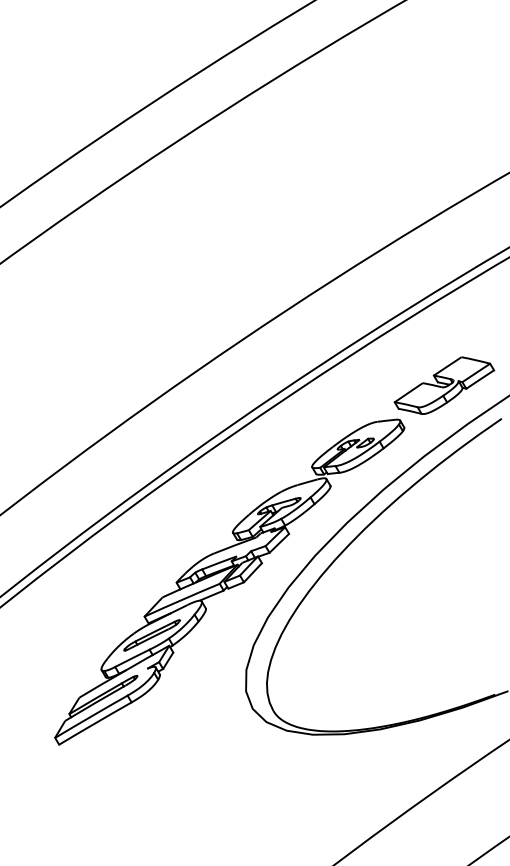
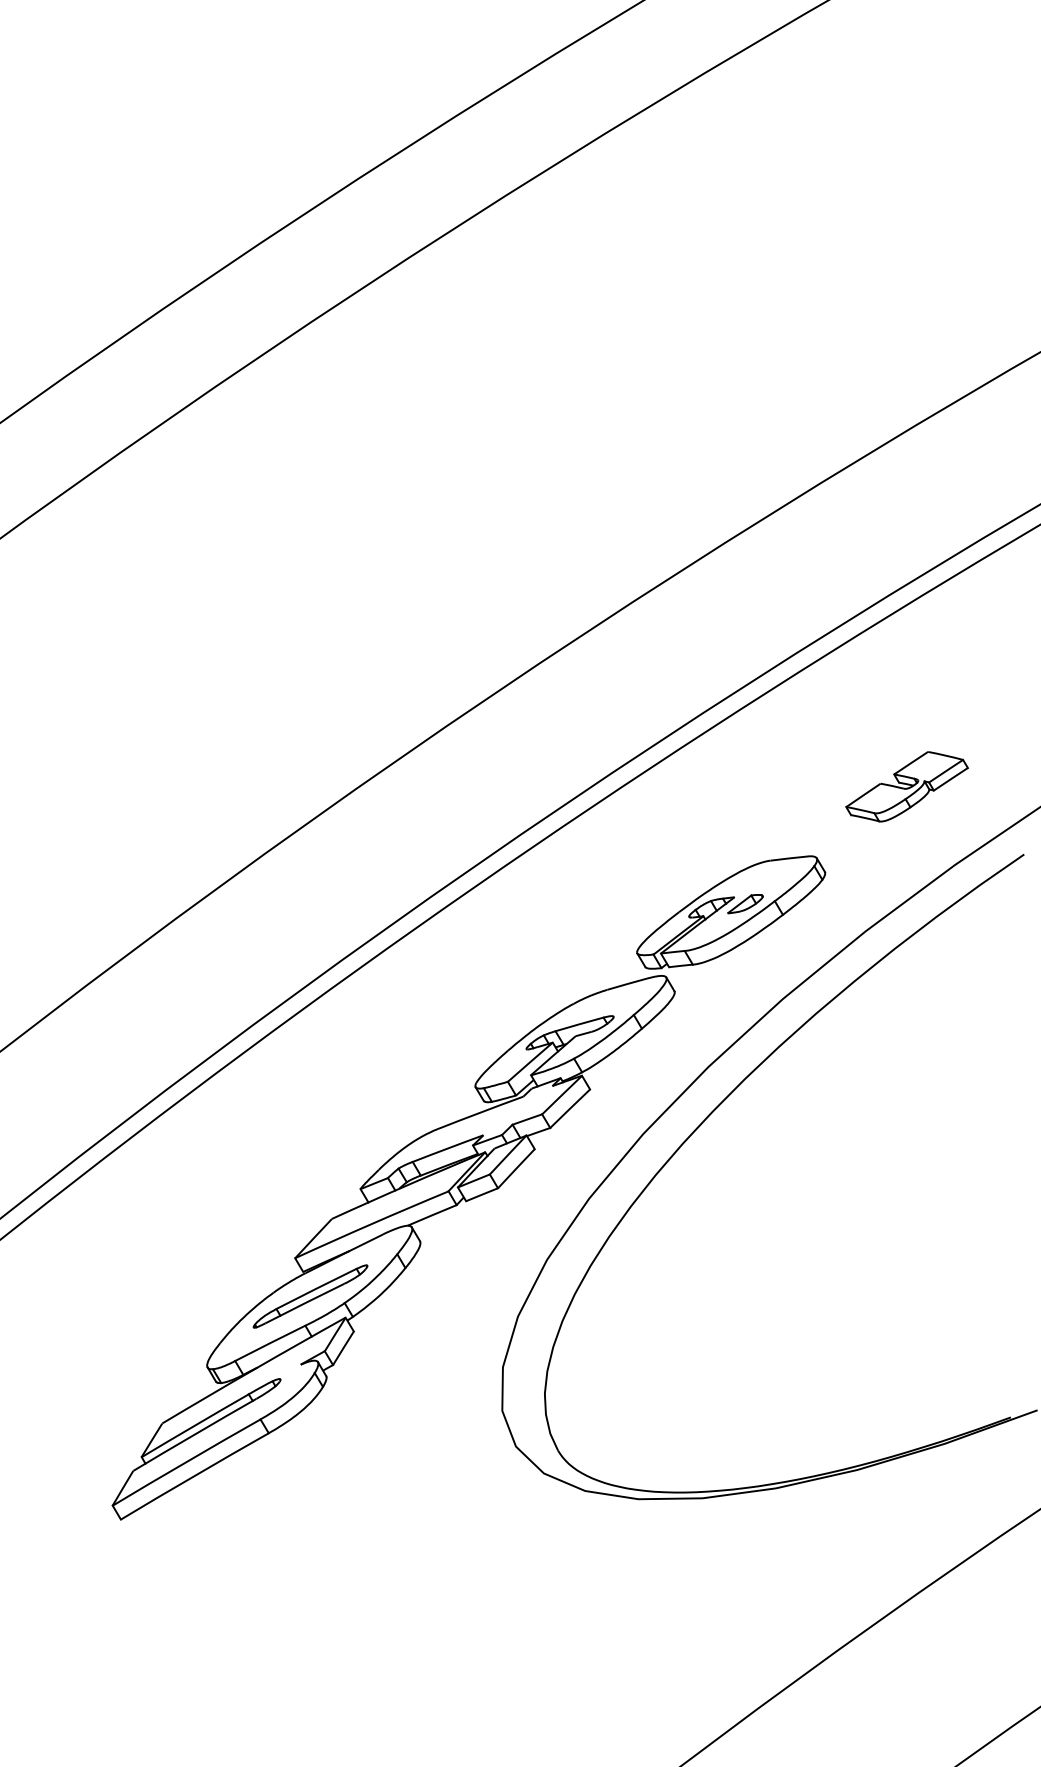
part: (444, 385) -> (907, 786), size x0.6

